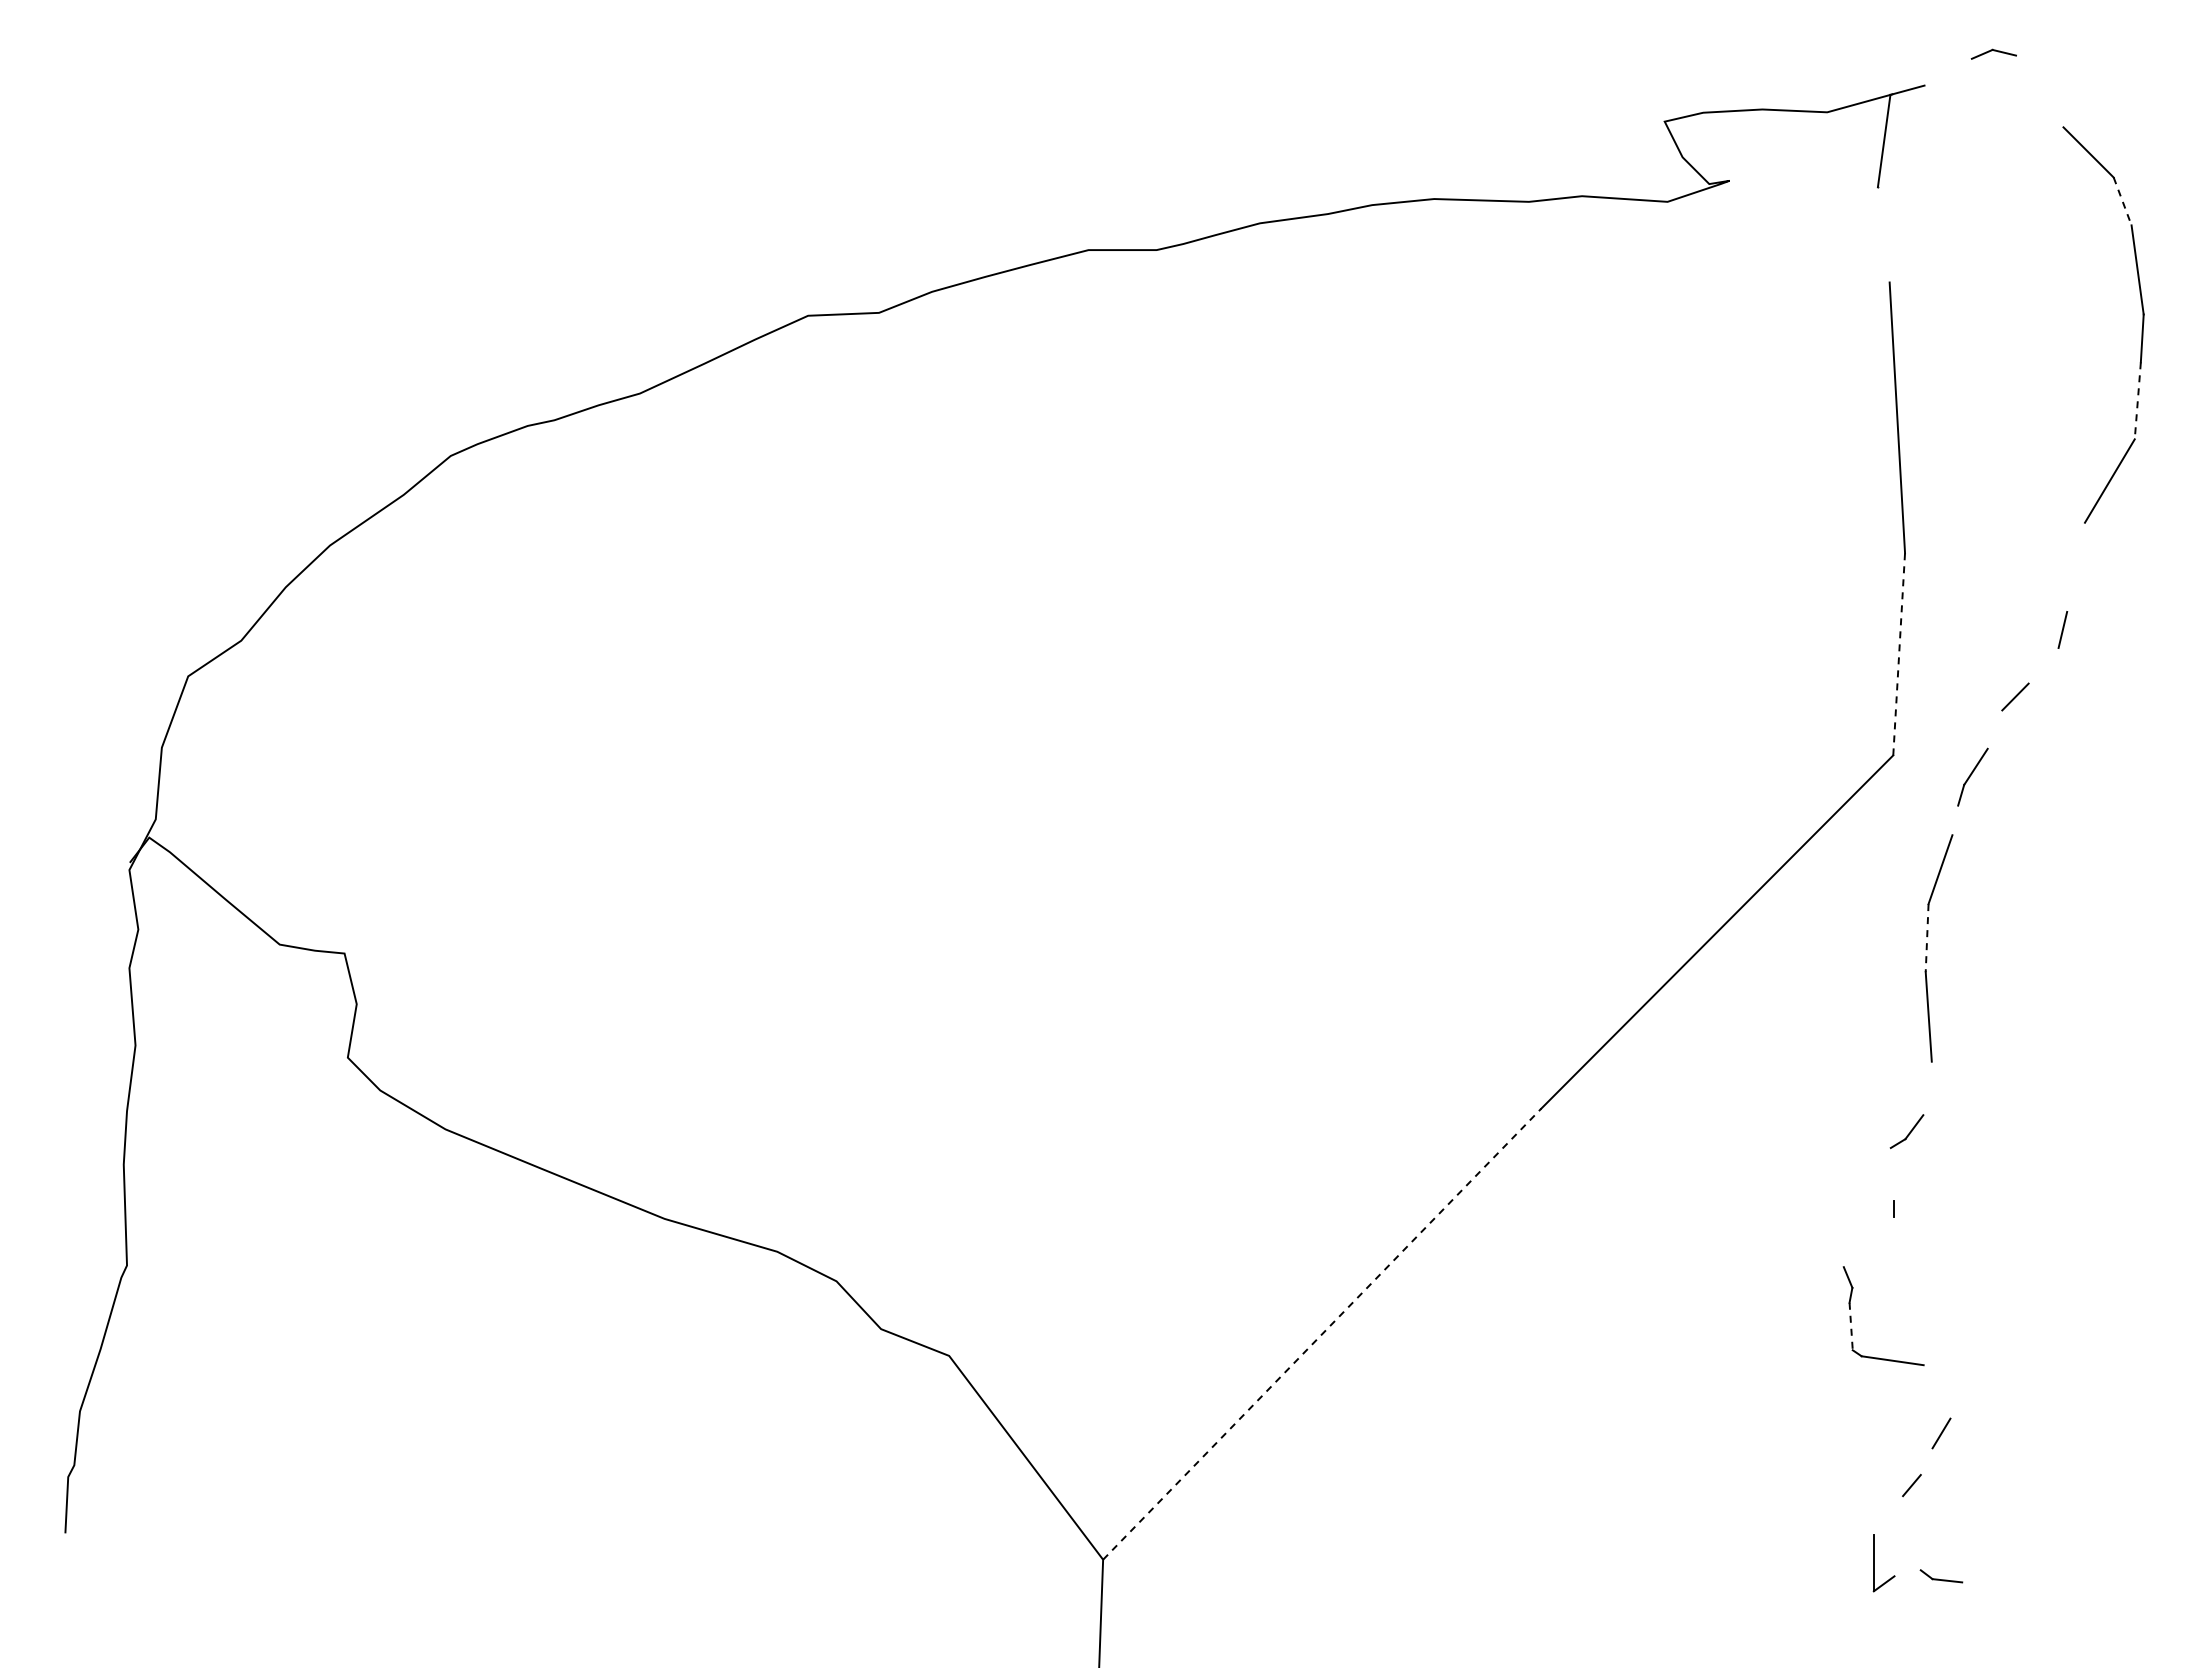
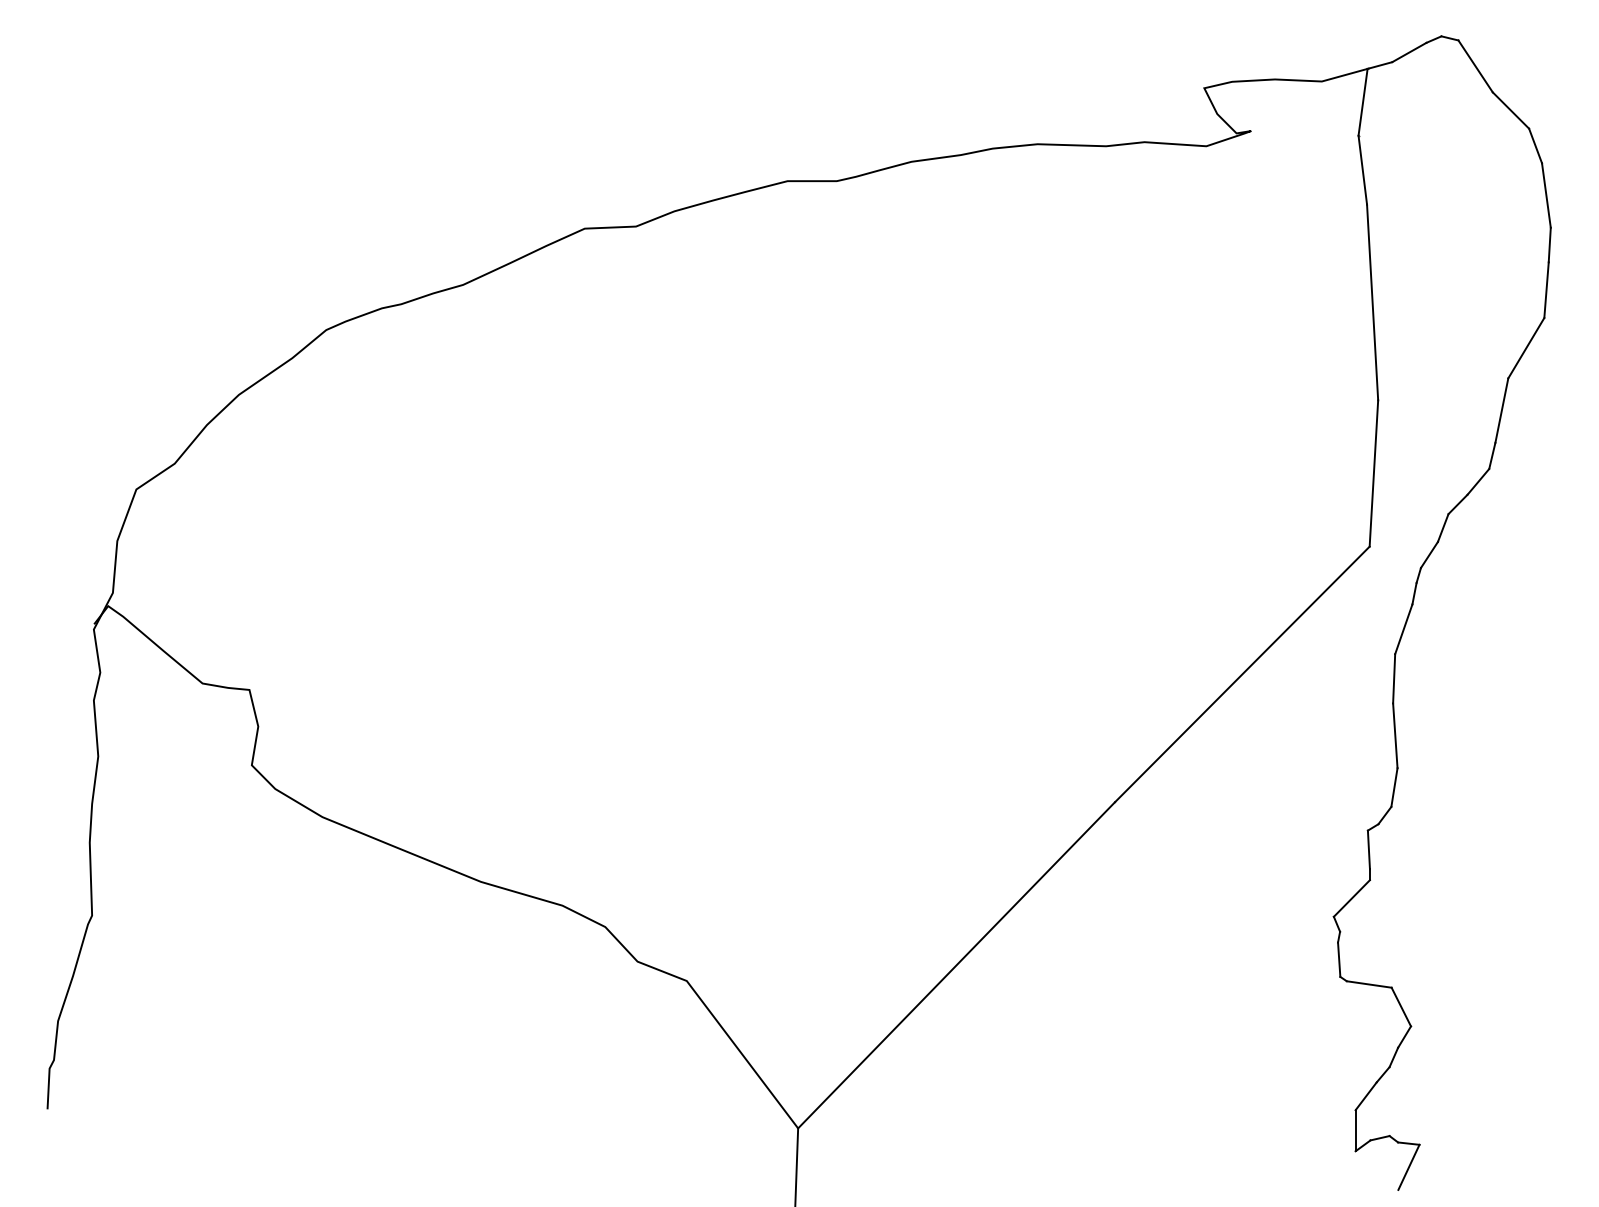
line: (1947, 71) -> (1408, 51), added
line: (2039, 91) -> (1475, 66), added
line: (2122, 201) -> (1535, 146), dashed -> solid
line: (1883, 234) -> (1362, 169), added
line: (2137, 400) -> (1546, 289), dashed -> solid
line: (2075, 566) -> (1501, 410), added
line: (1899, 653) -> (1374, 472), dashed -> solid
line: (2043, 665) -> (1478, 481), added
line: (1994, 729) -> (1442, 527), added
line: (1955, 820) -> (1414, 593), added
line: (1927, 938) -> (1394, 679), dashed -> solid
line: (1927, 1088) -> (1394, 787), added
line: (1891, 1174) -> (1368, 849), added
line: (1868, 1241) -> (1351, 898), added
line: (1851, 1326) -> (1339, 959), dashed -> solid
line: (1322, 1333) -> (956, 964), dashed -> solid
line: (1936, 1391) -> (1400, 1006), added
line: (1926, 1461) -> (1393, 1057), added
line: (1888, 1515) -> (1366, 1096), added
line: (1907, 1573) -> (1379, 1138), added
line: (1947, 1613) -> (1408, 1167), added

